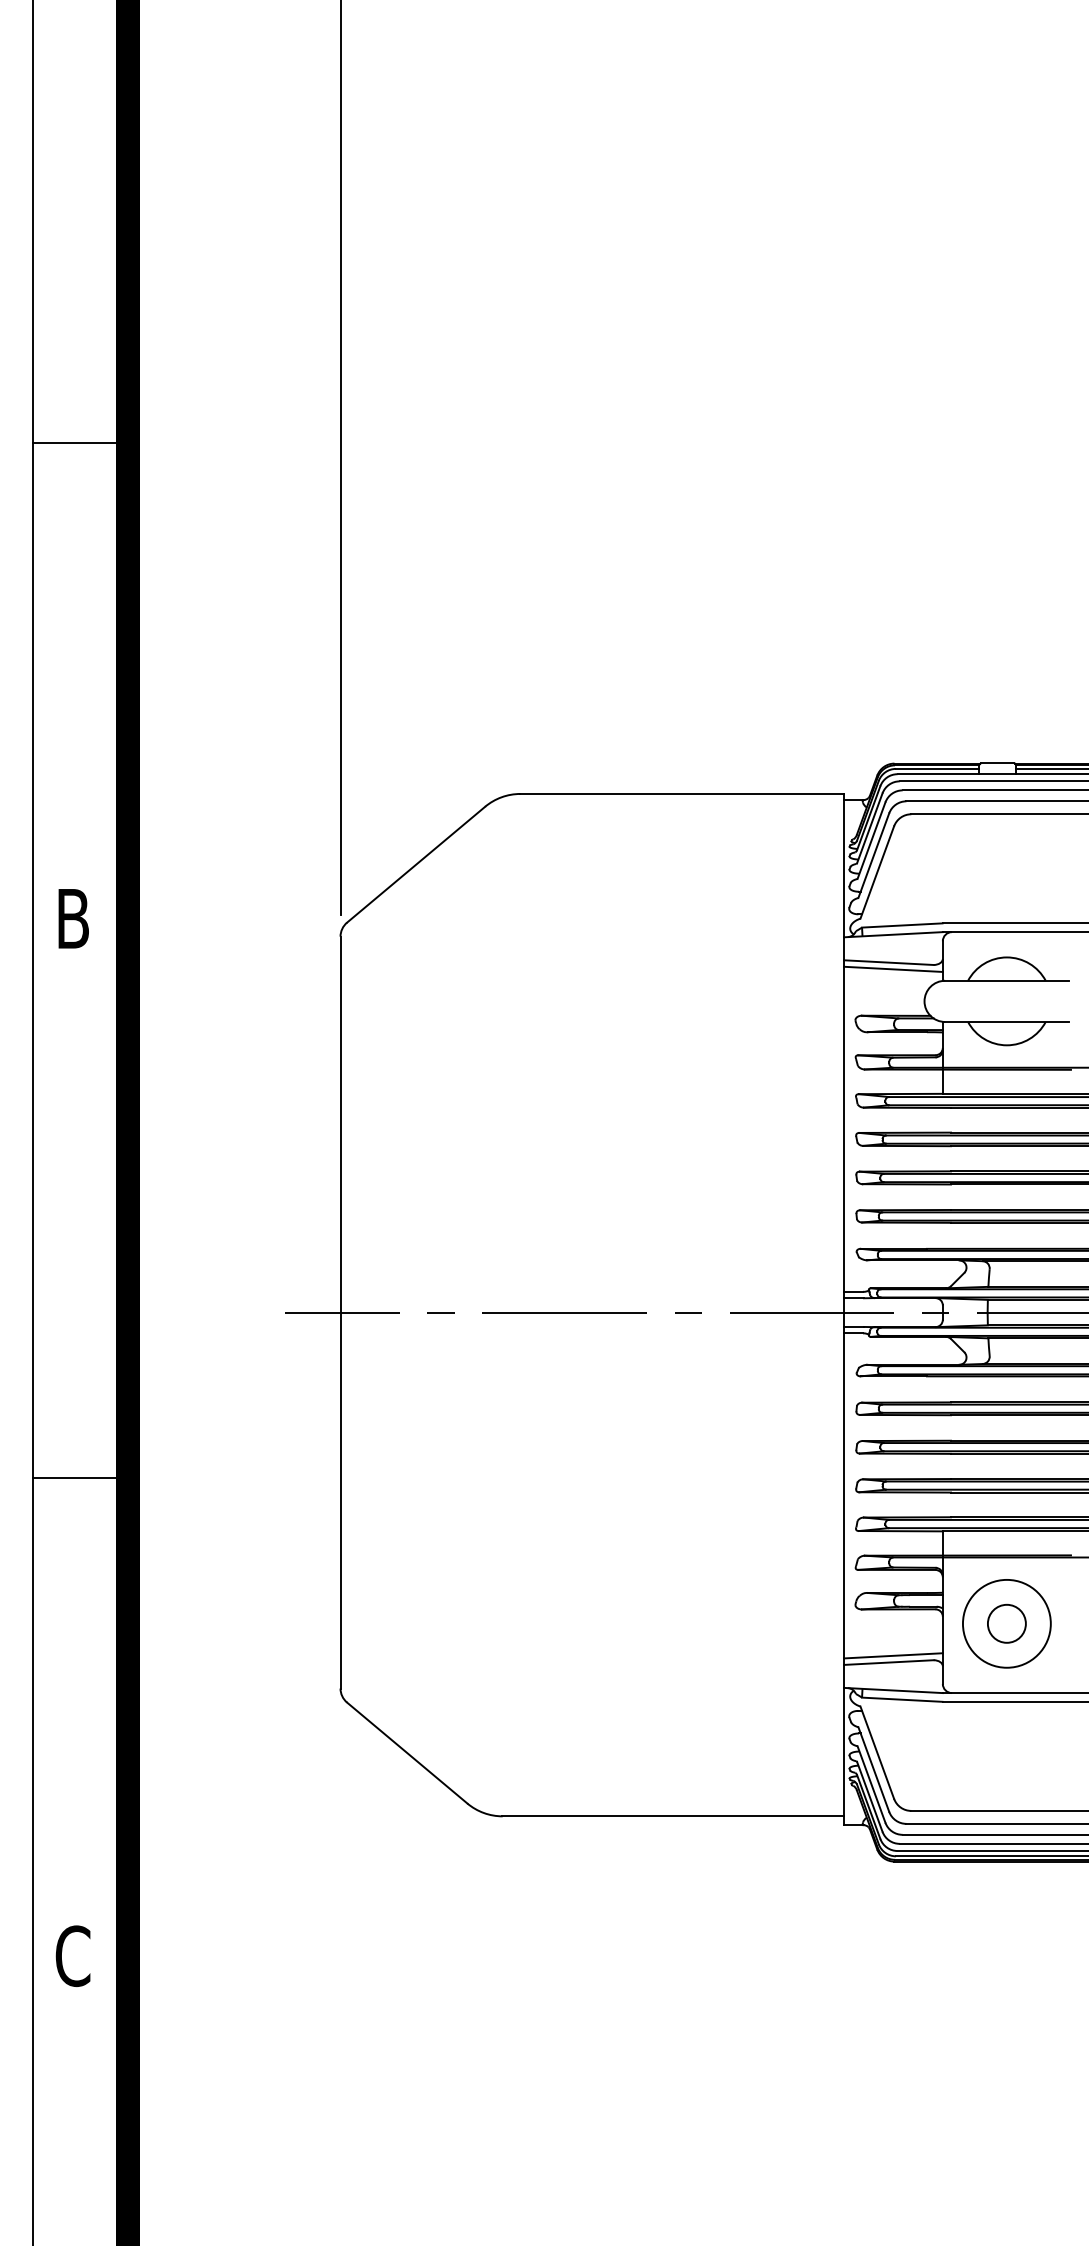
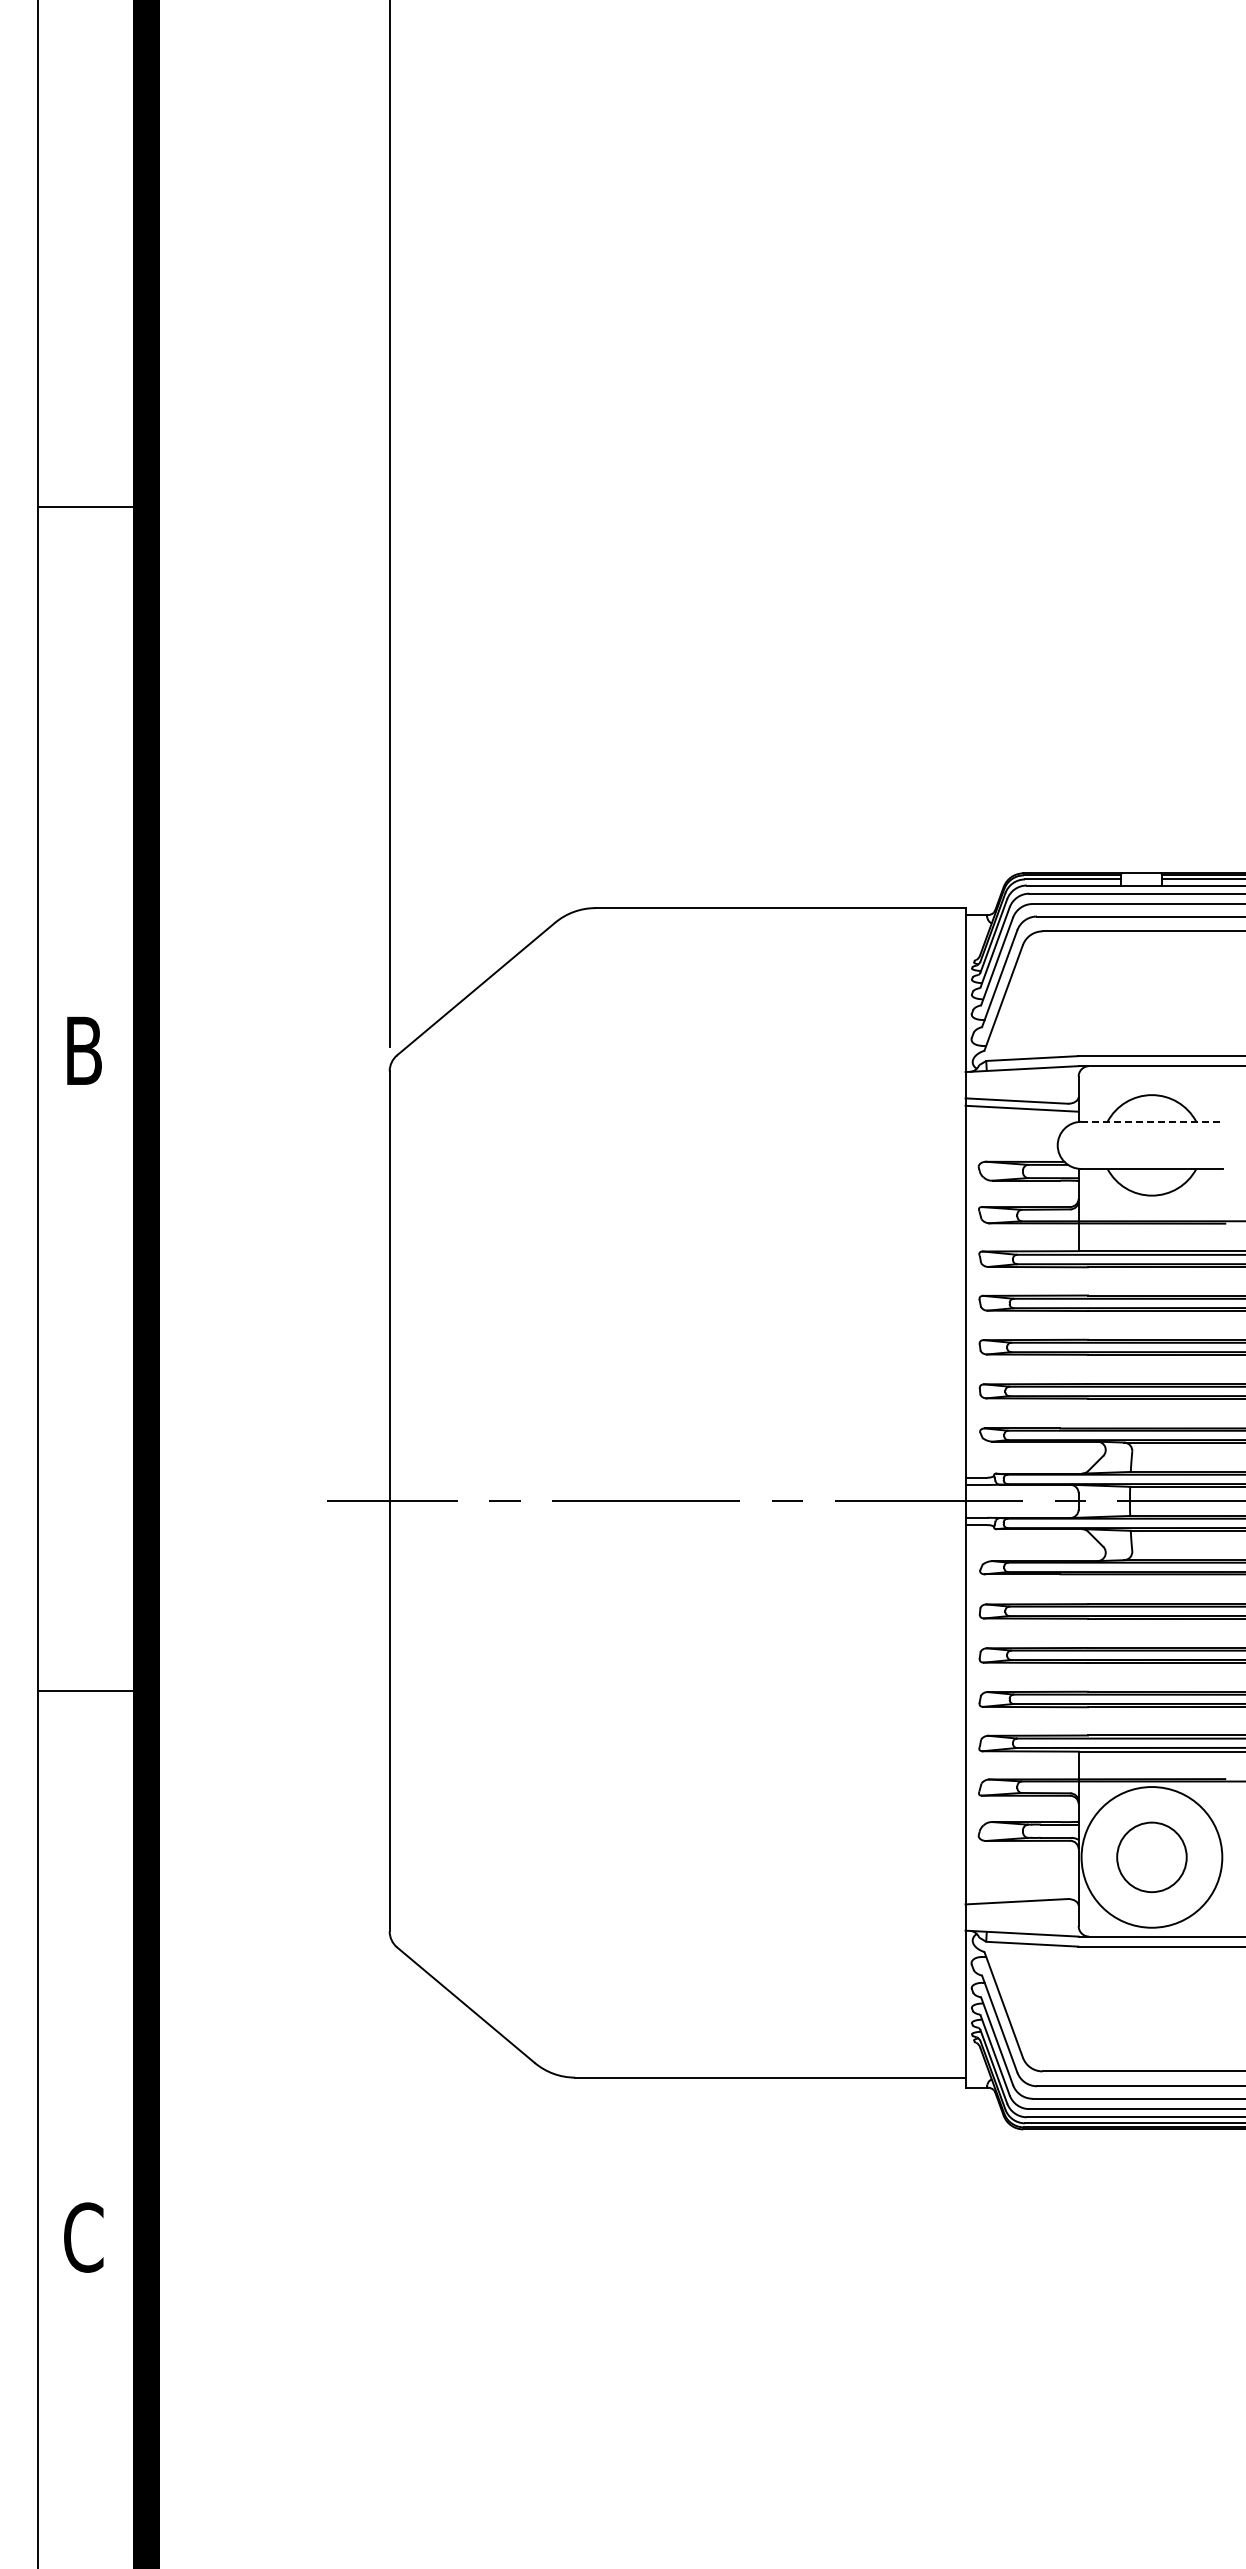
line: (1006, 980) -> (1151, 1121), solid -> dashed
circle: (1006, 1623) -> (1151, 1857), size x1.4
circle: (1006, 1623) -> (1151, 1857), size x1.6
line: (892, 1655) -> (1021, 1893), removed

